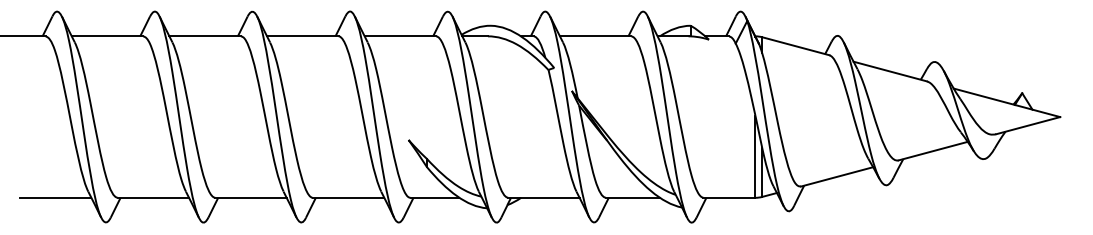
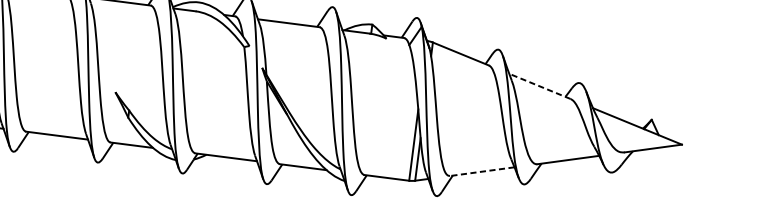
line: (890, 71) -> (540, 86), solid -> dashed
line: (836, 177) -> (481, 172), solid -> dashed

